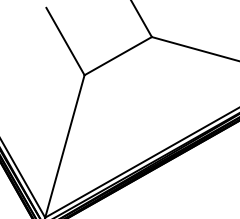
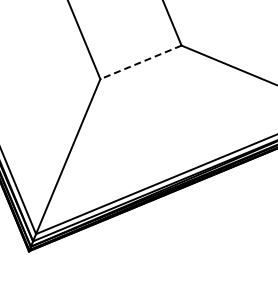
line: (117, 56) -> (140, 62), solid -> dashed

